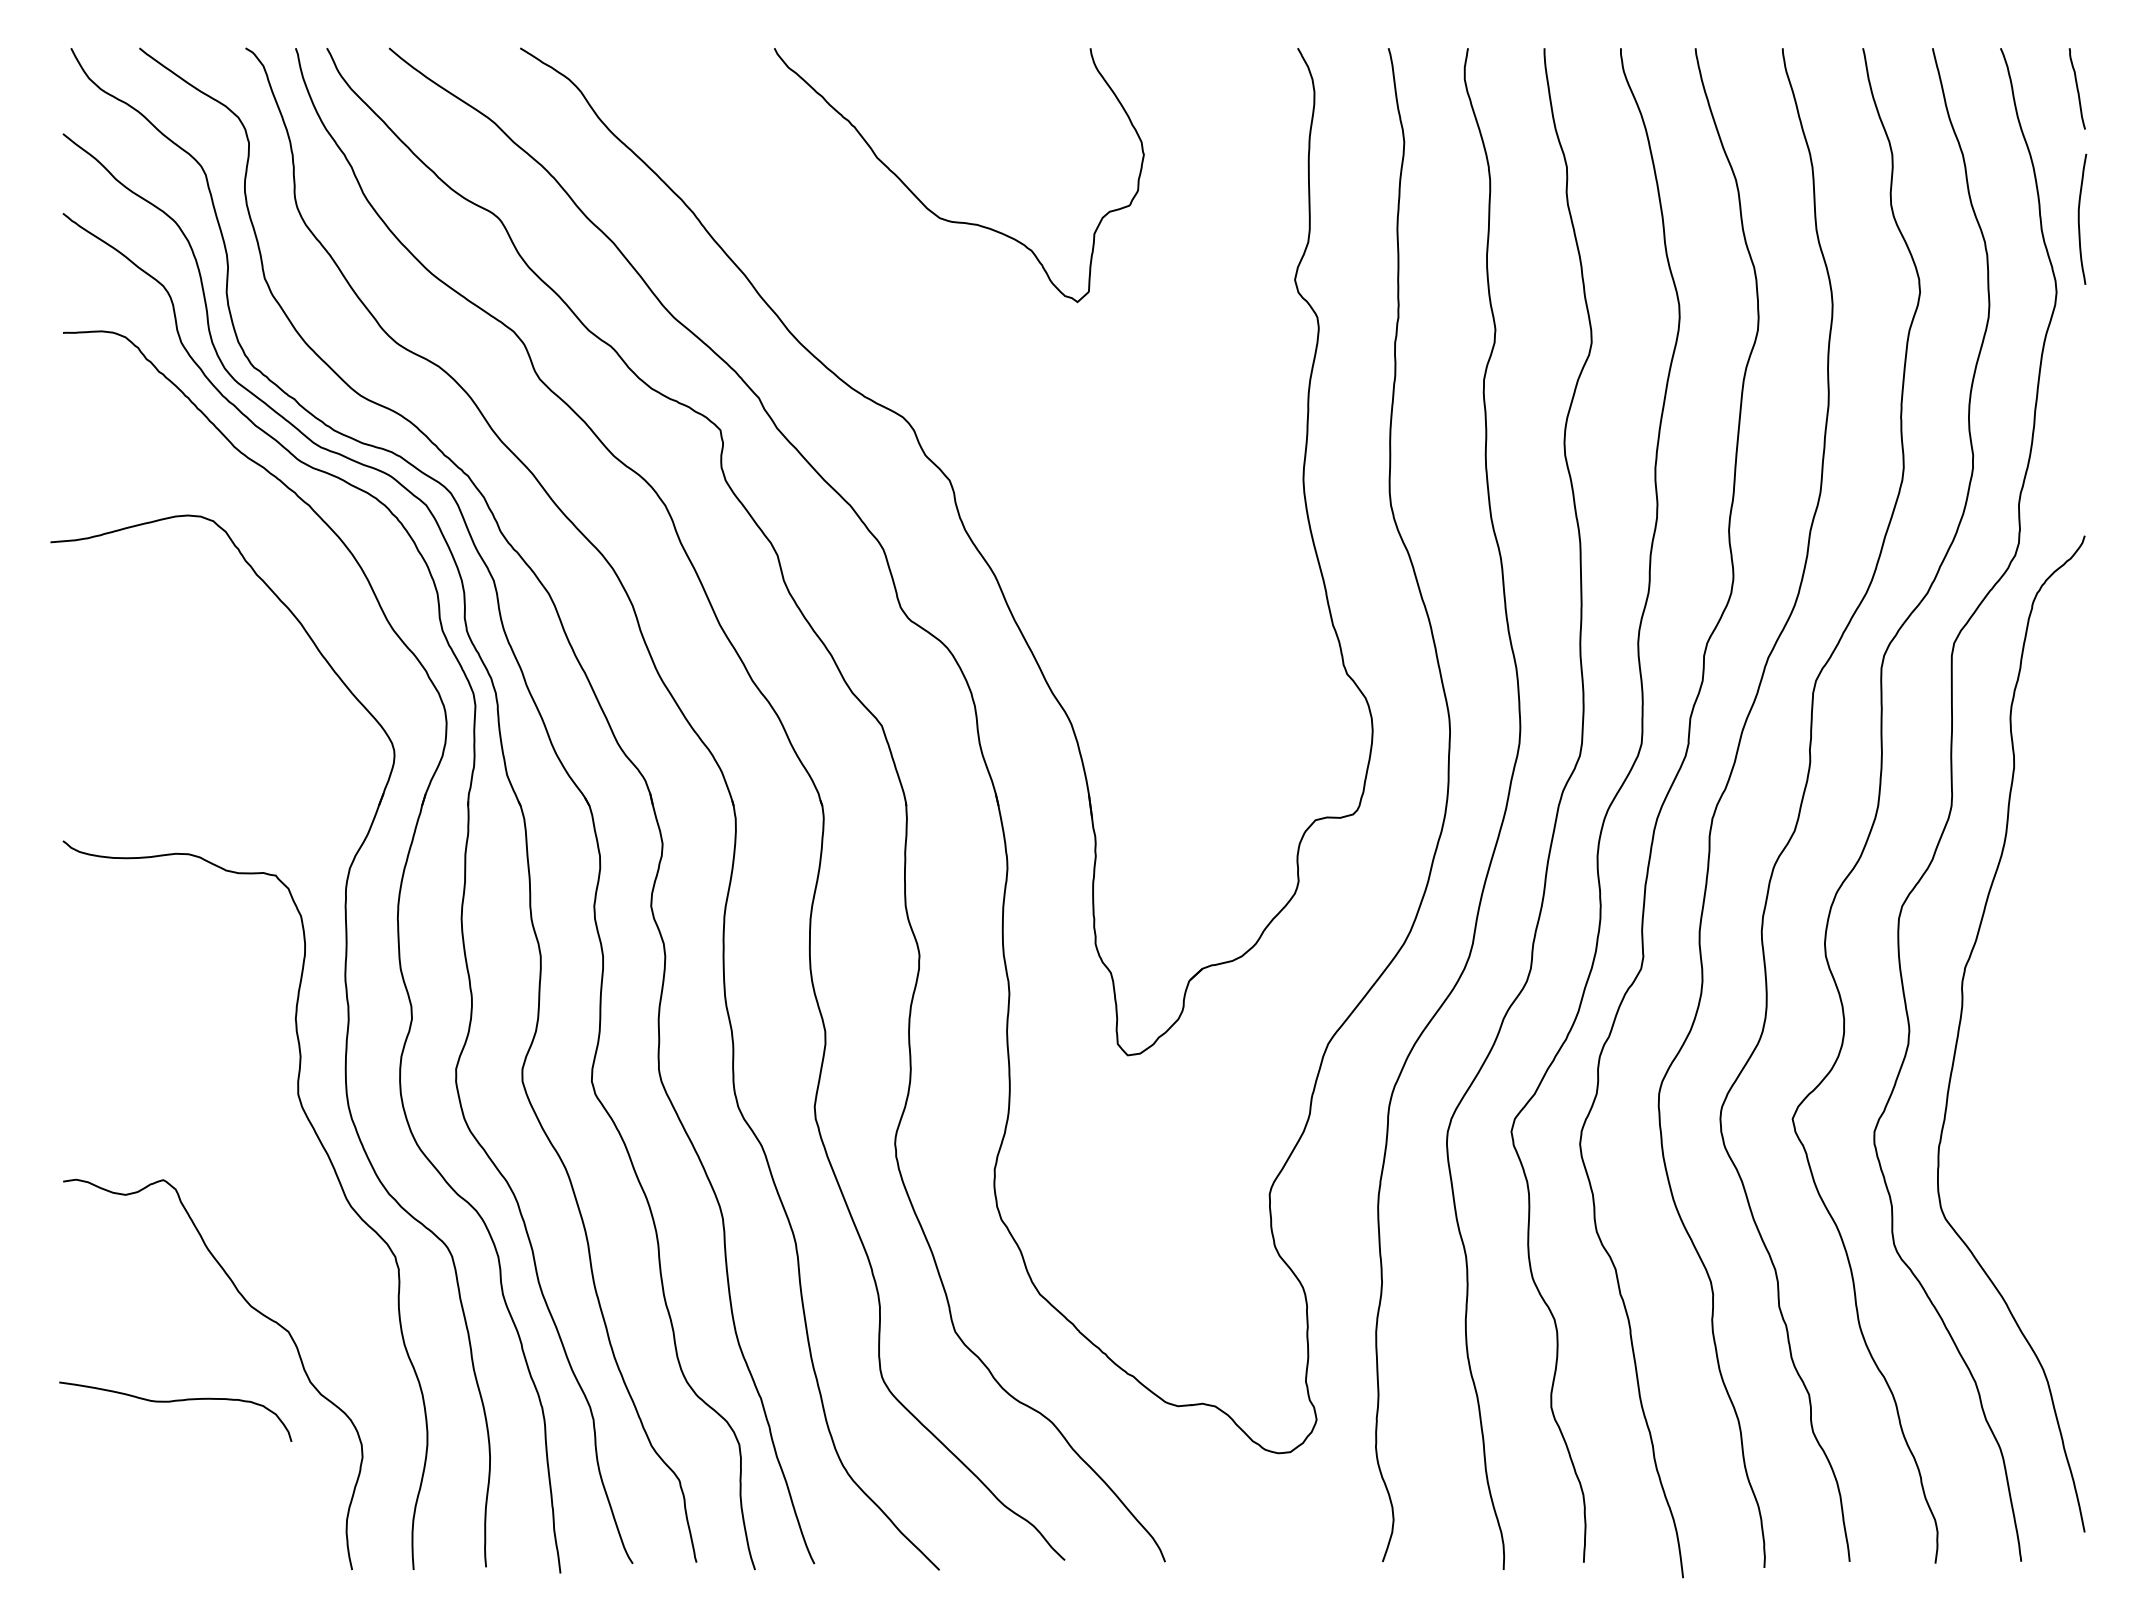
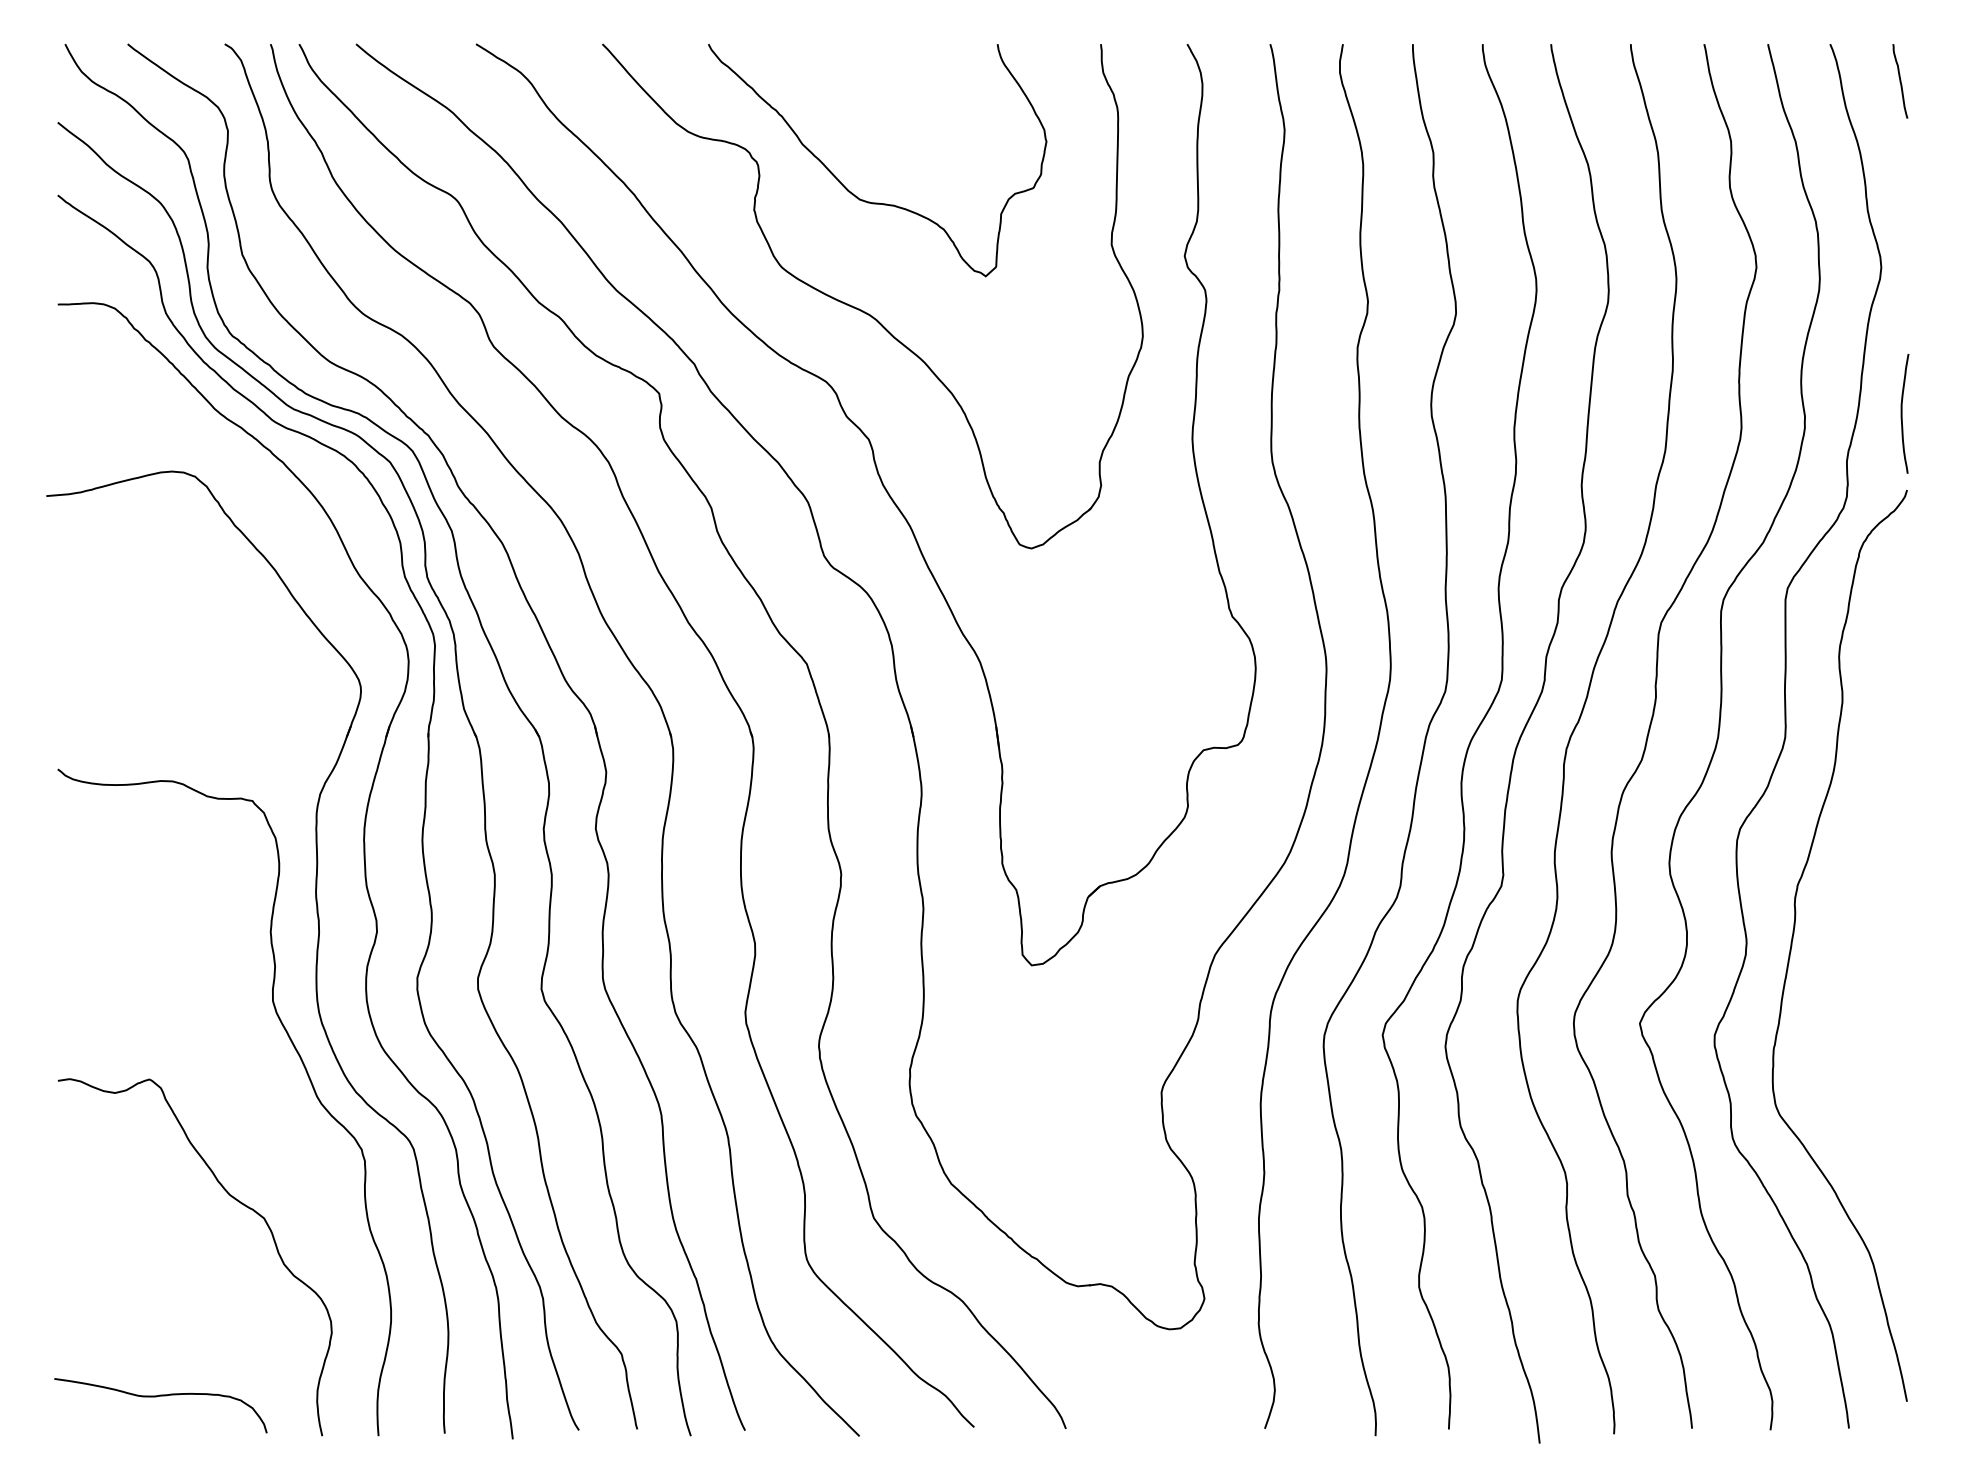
curve: (2079, 218) -> (1902, 413), moved
part: (945, 340) -> (865, 311), added
curve: (172, 1402) -> (157, 1397), moved

